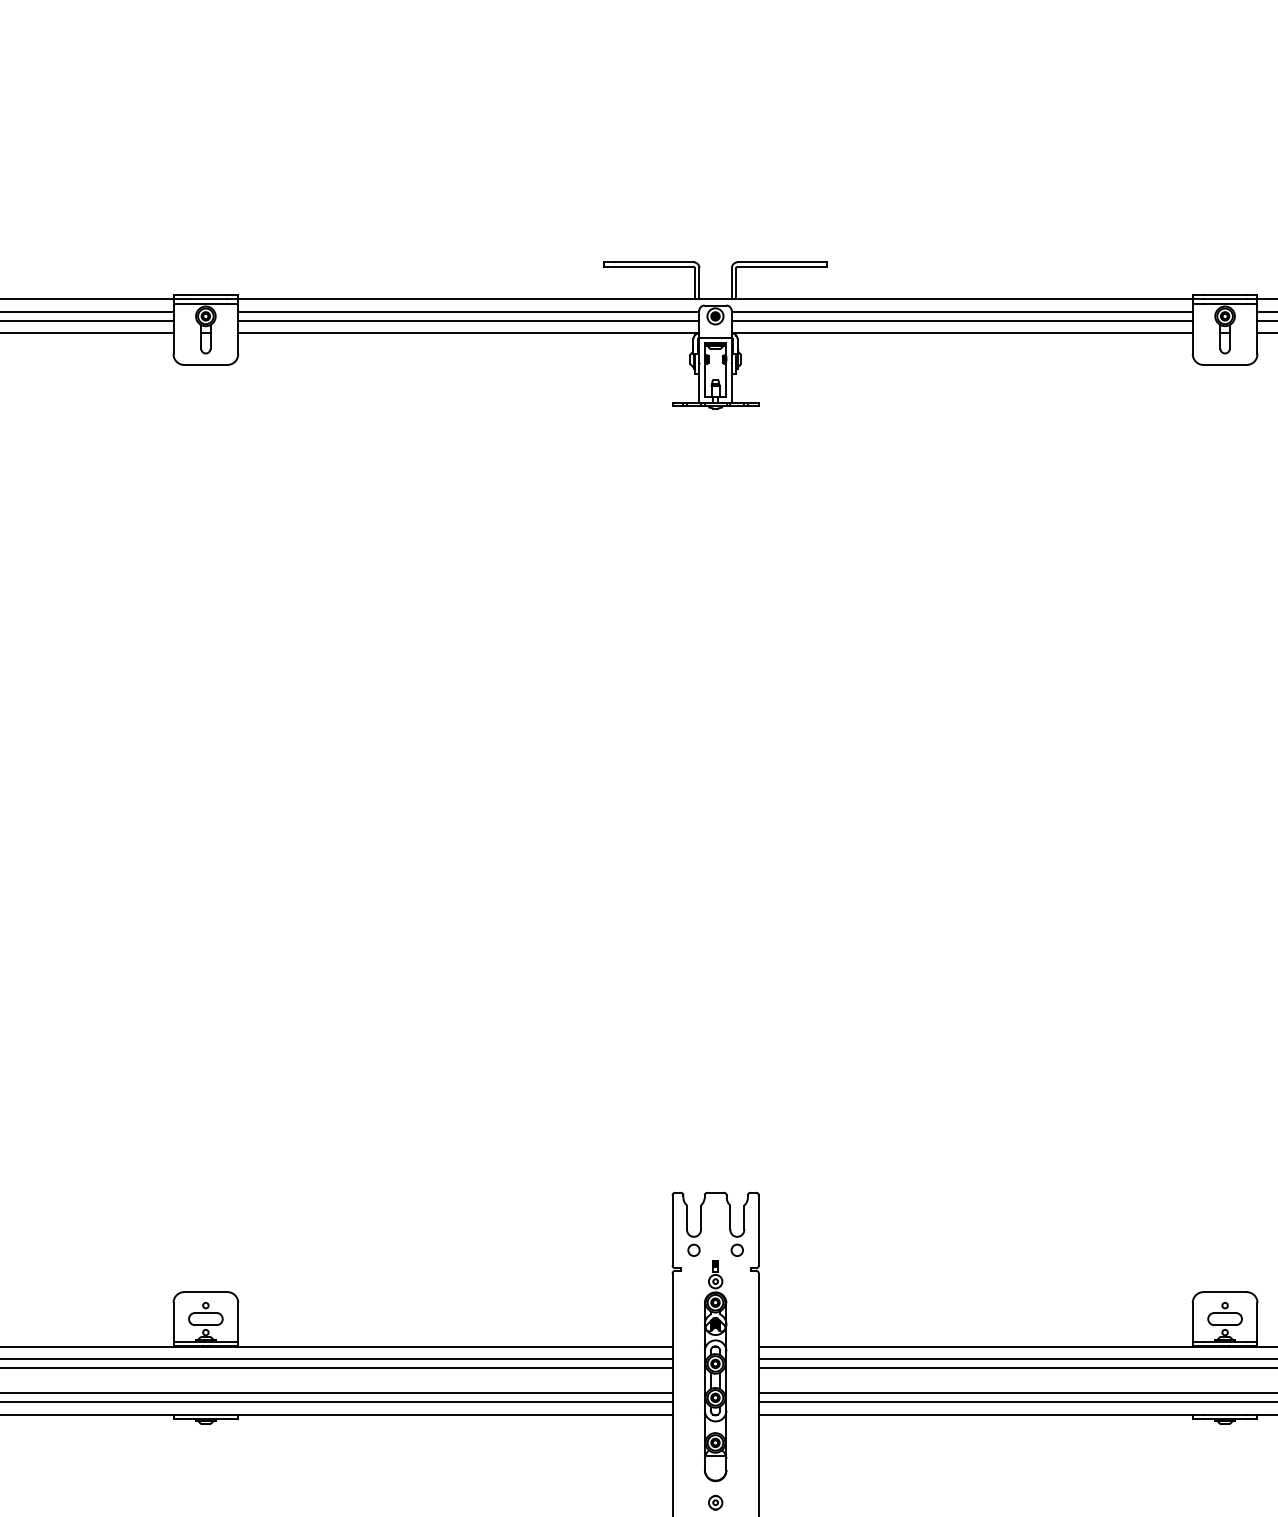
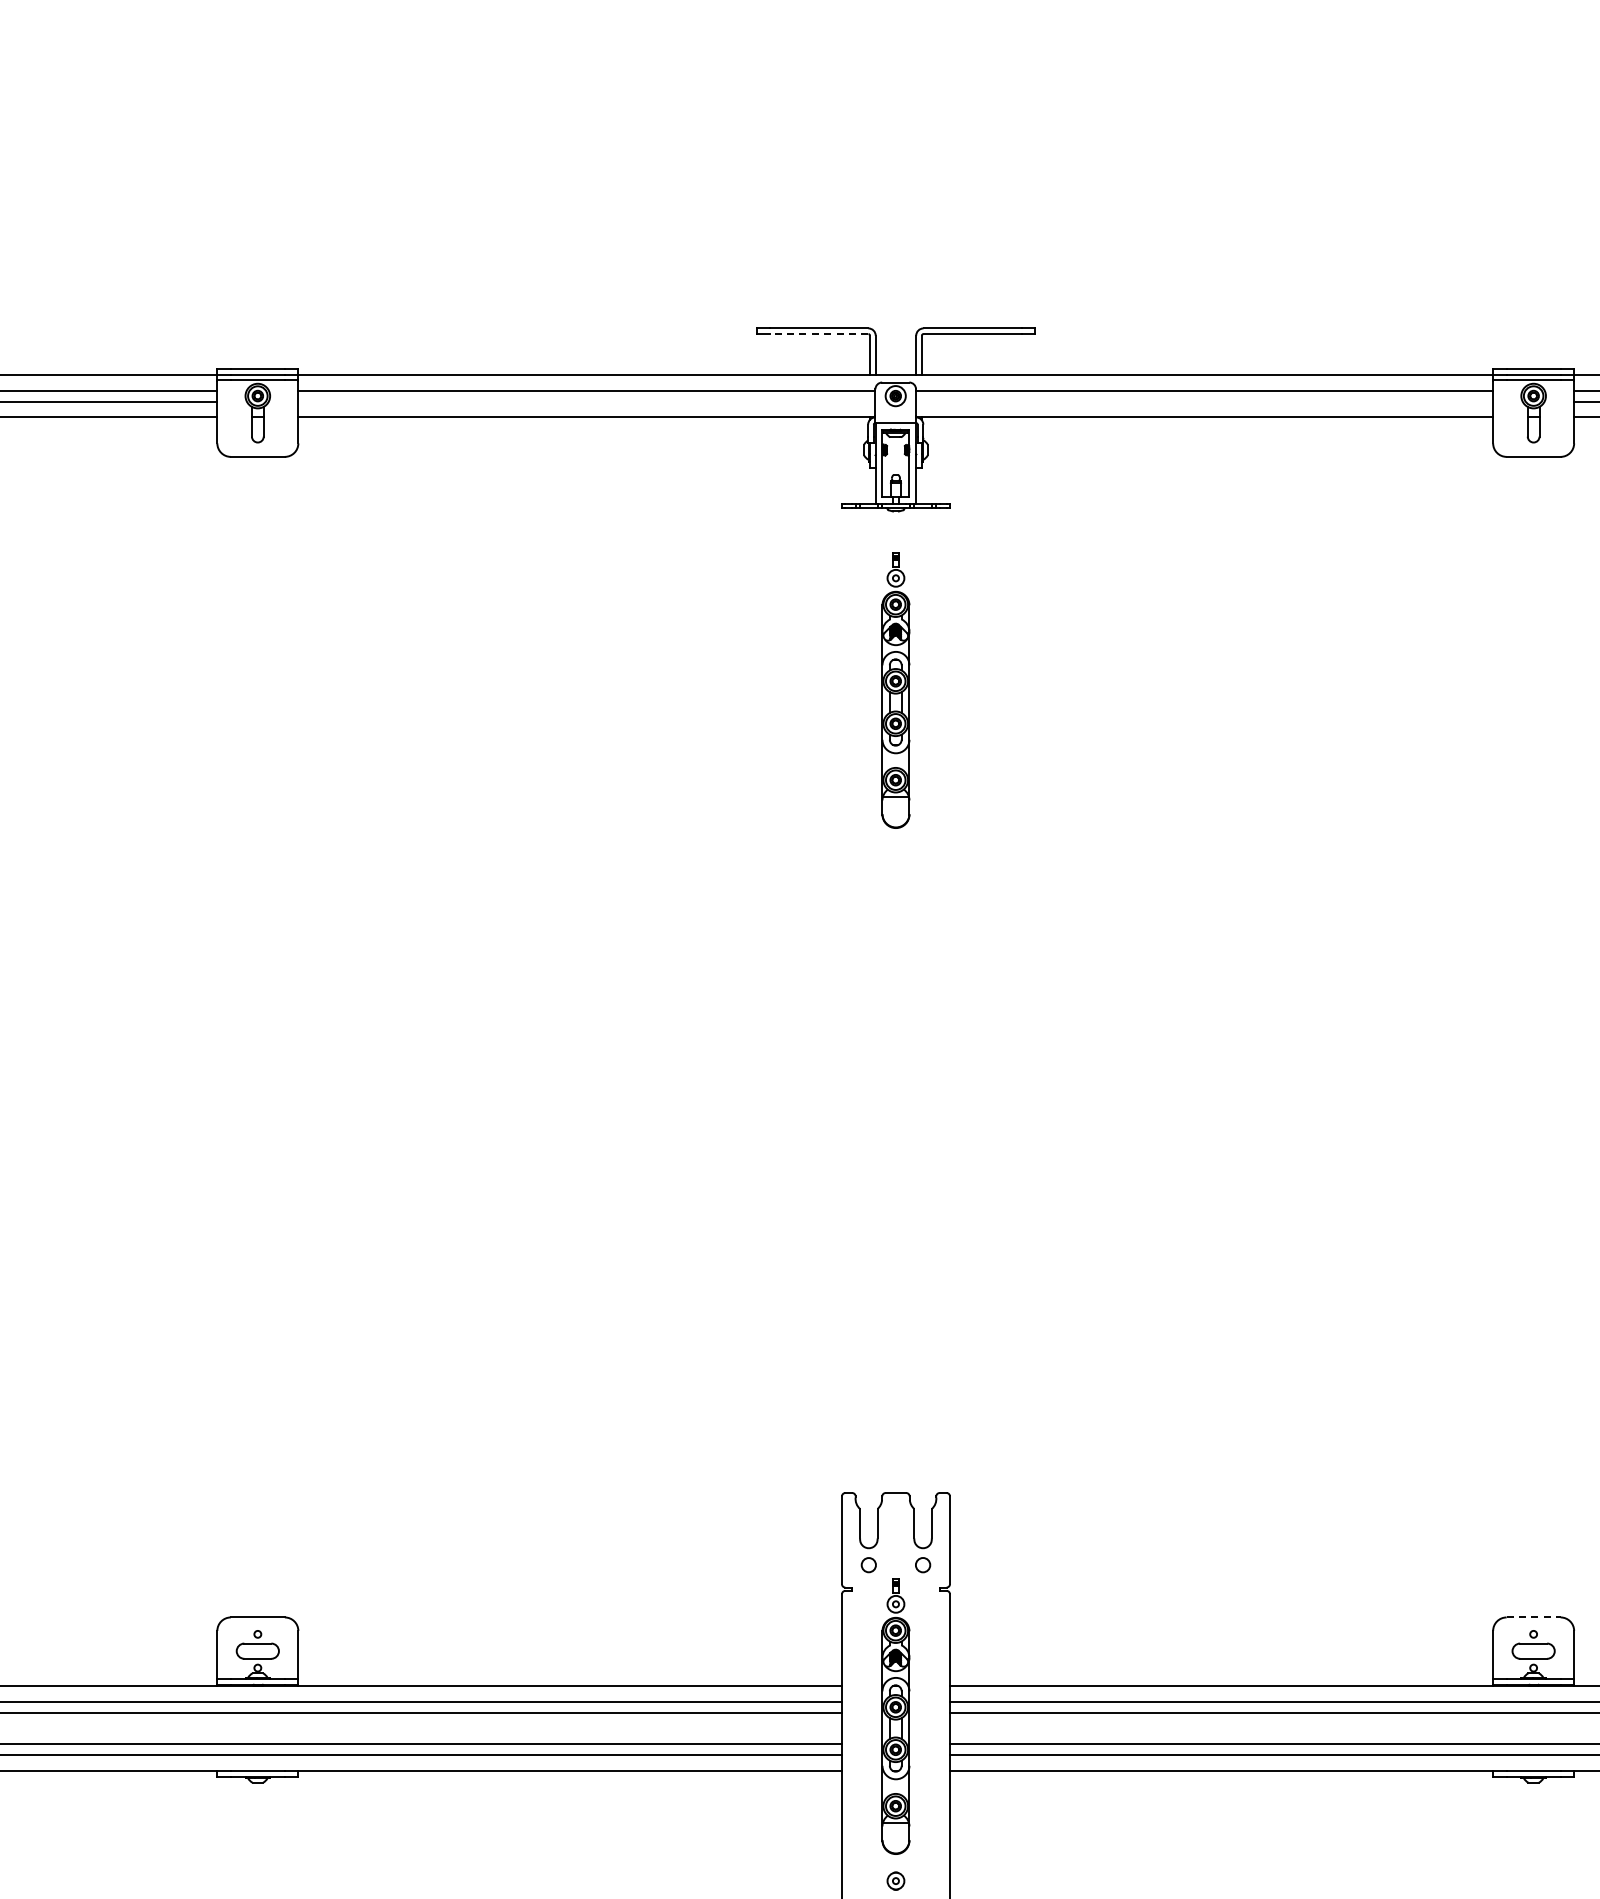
line: (653, 267) -> (818, 334), solid -> dashed
line: (468, 320) -> (586, 401), removed
line: (962, 320) -> (1204, 401), removed
part: (715, 551) -> (895, 690), added
line: (1225, 1292) -> (1534, 1617), solid -> dashed

